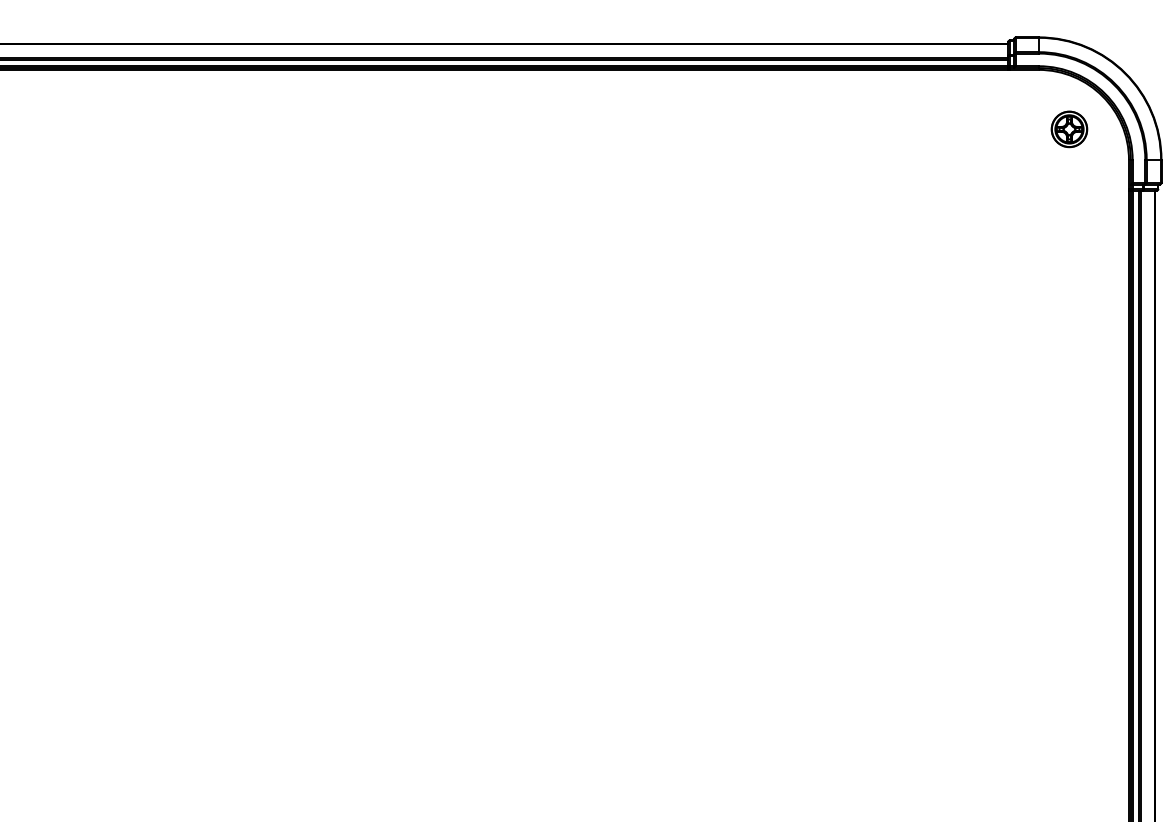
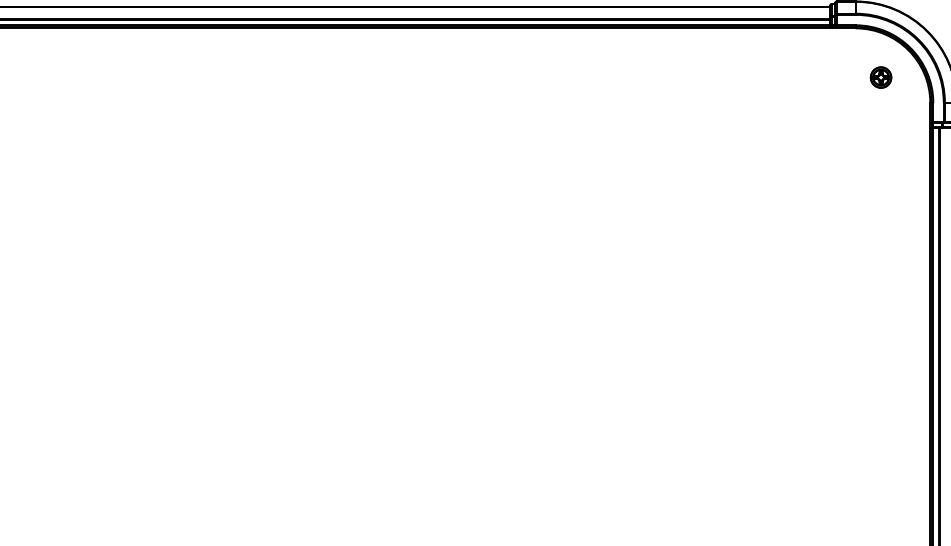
part: (1069, 129) -> (881, 77), size x0.7

